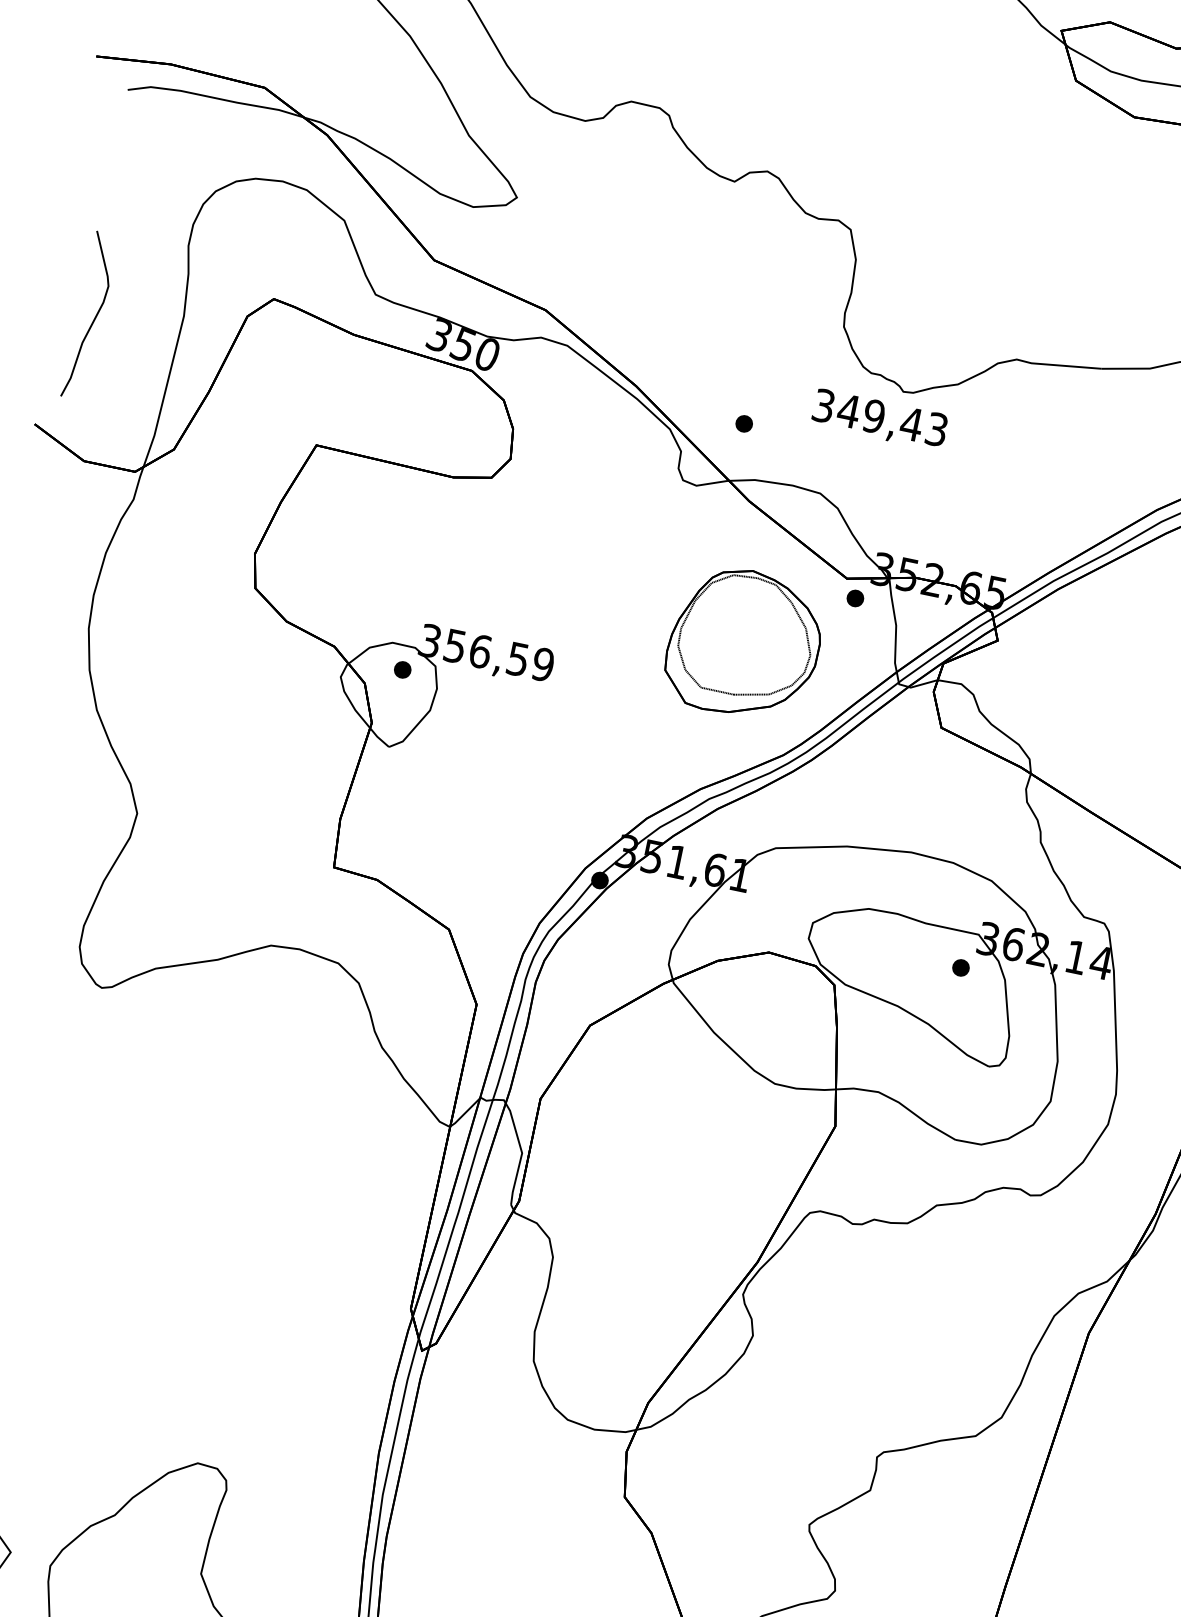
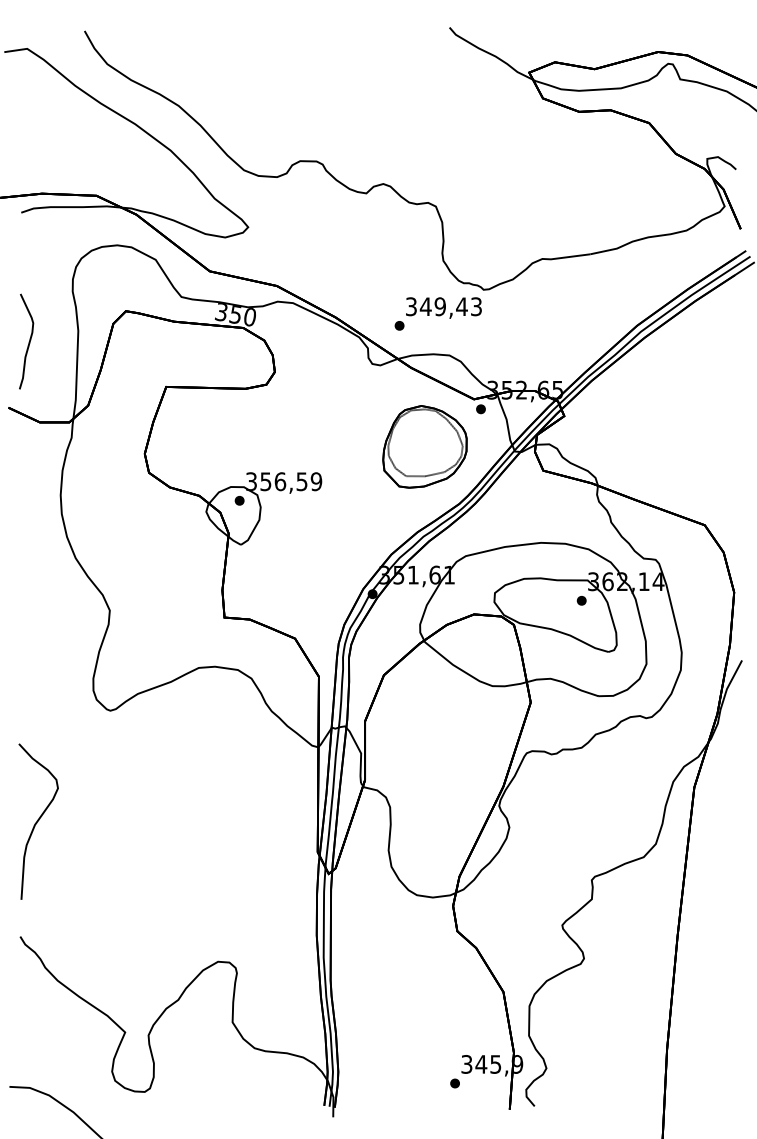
text: (879, 418) -> (443, 307), moved

